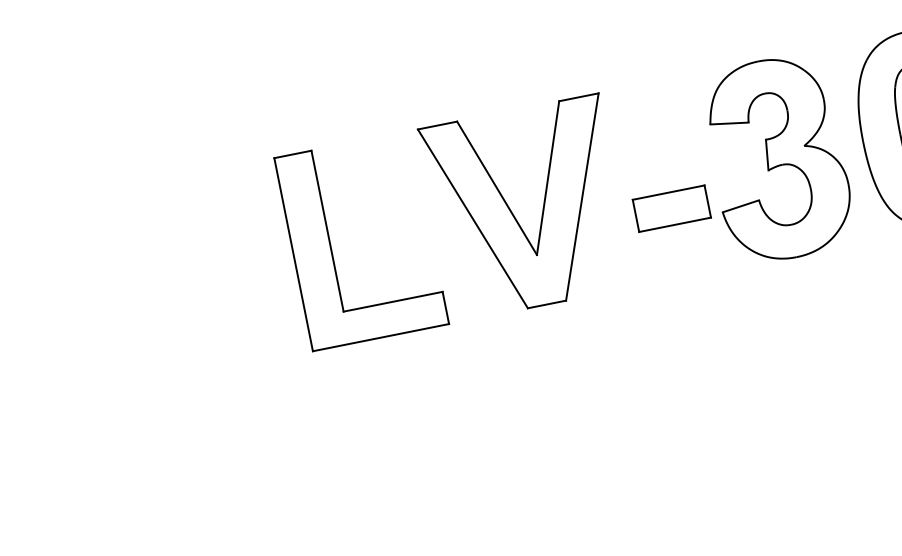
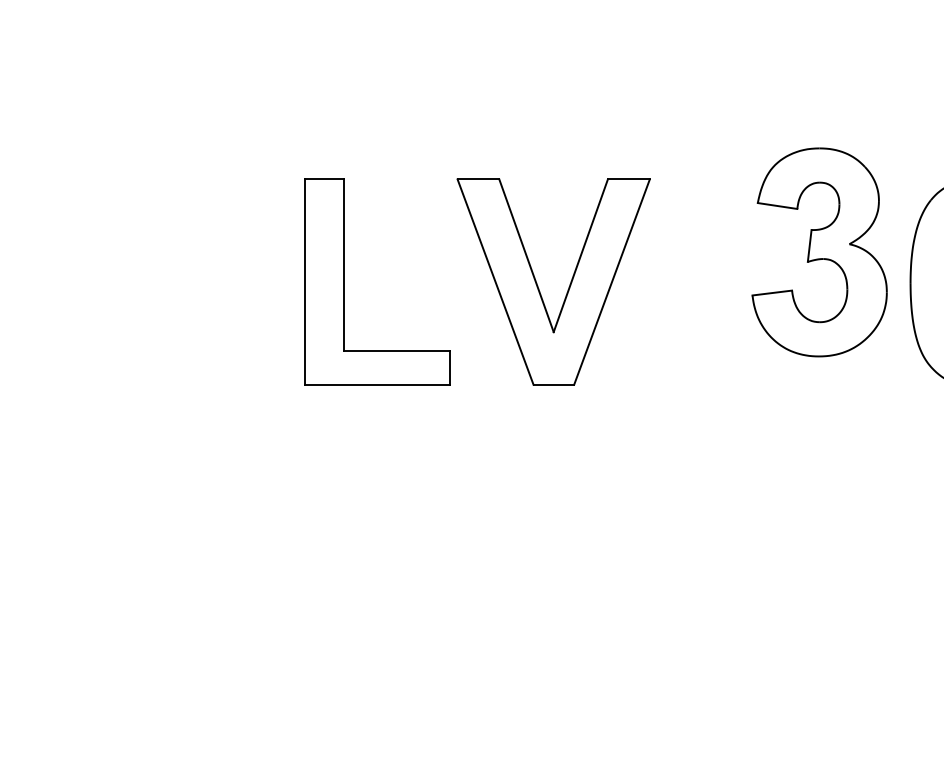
part: (777, 159) -> (819, 252), moved
part: (671, 208) -> (700, 312), removed

